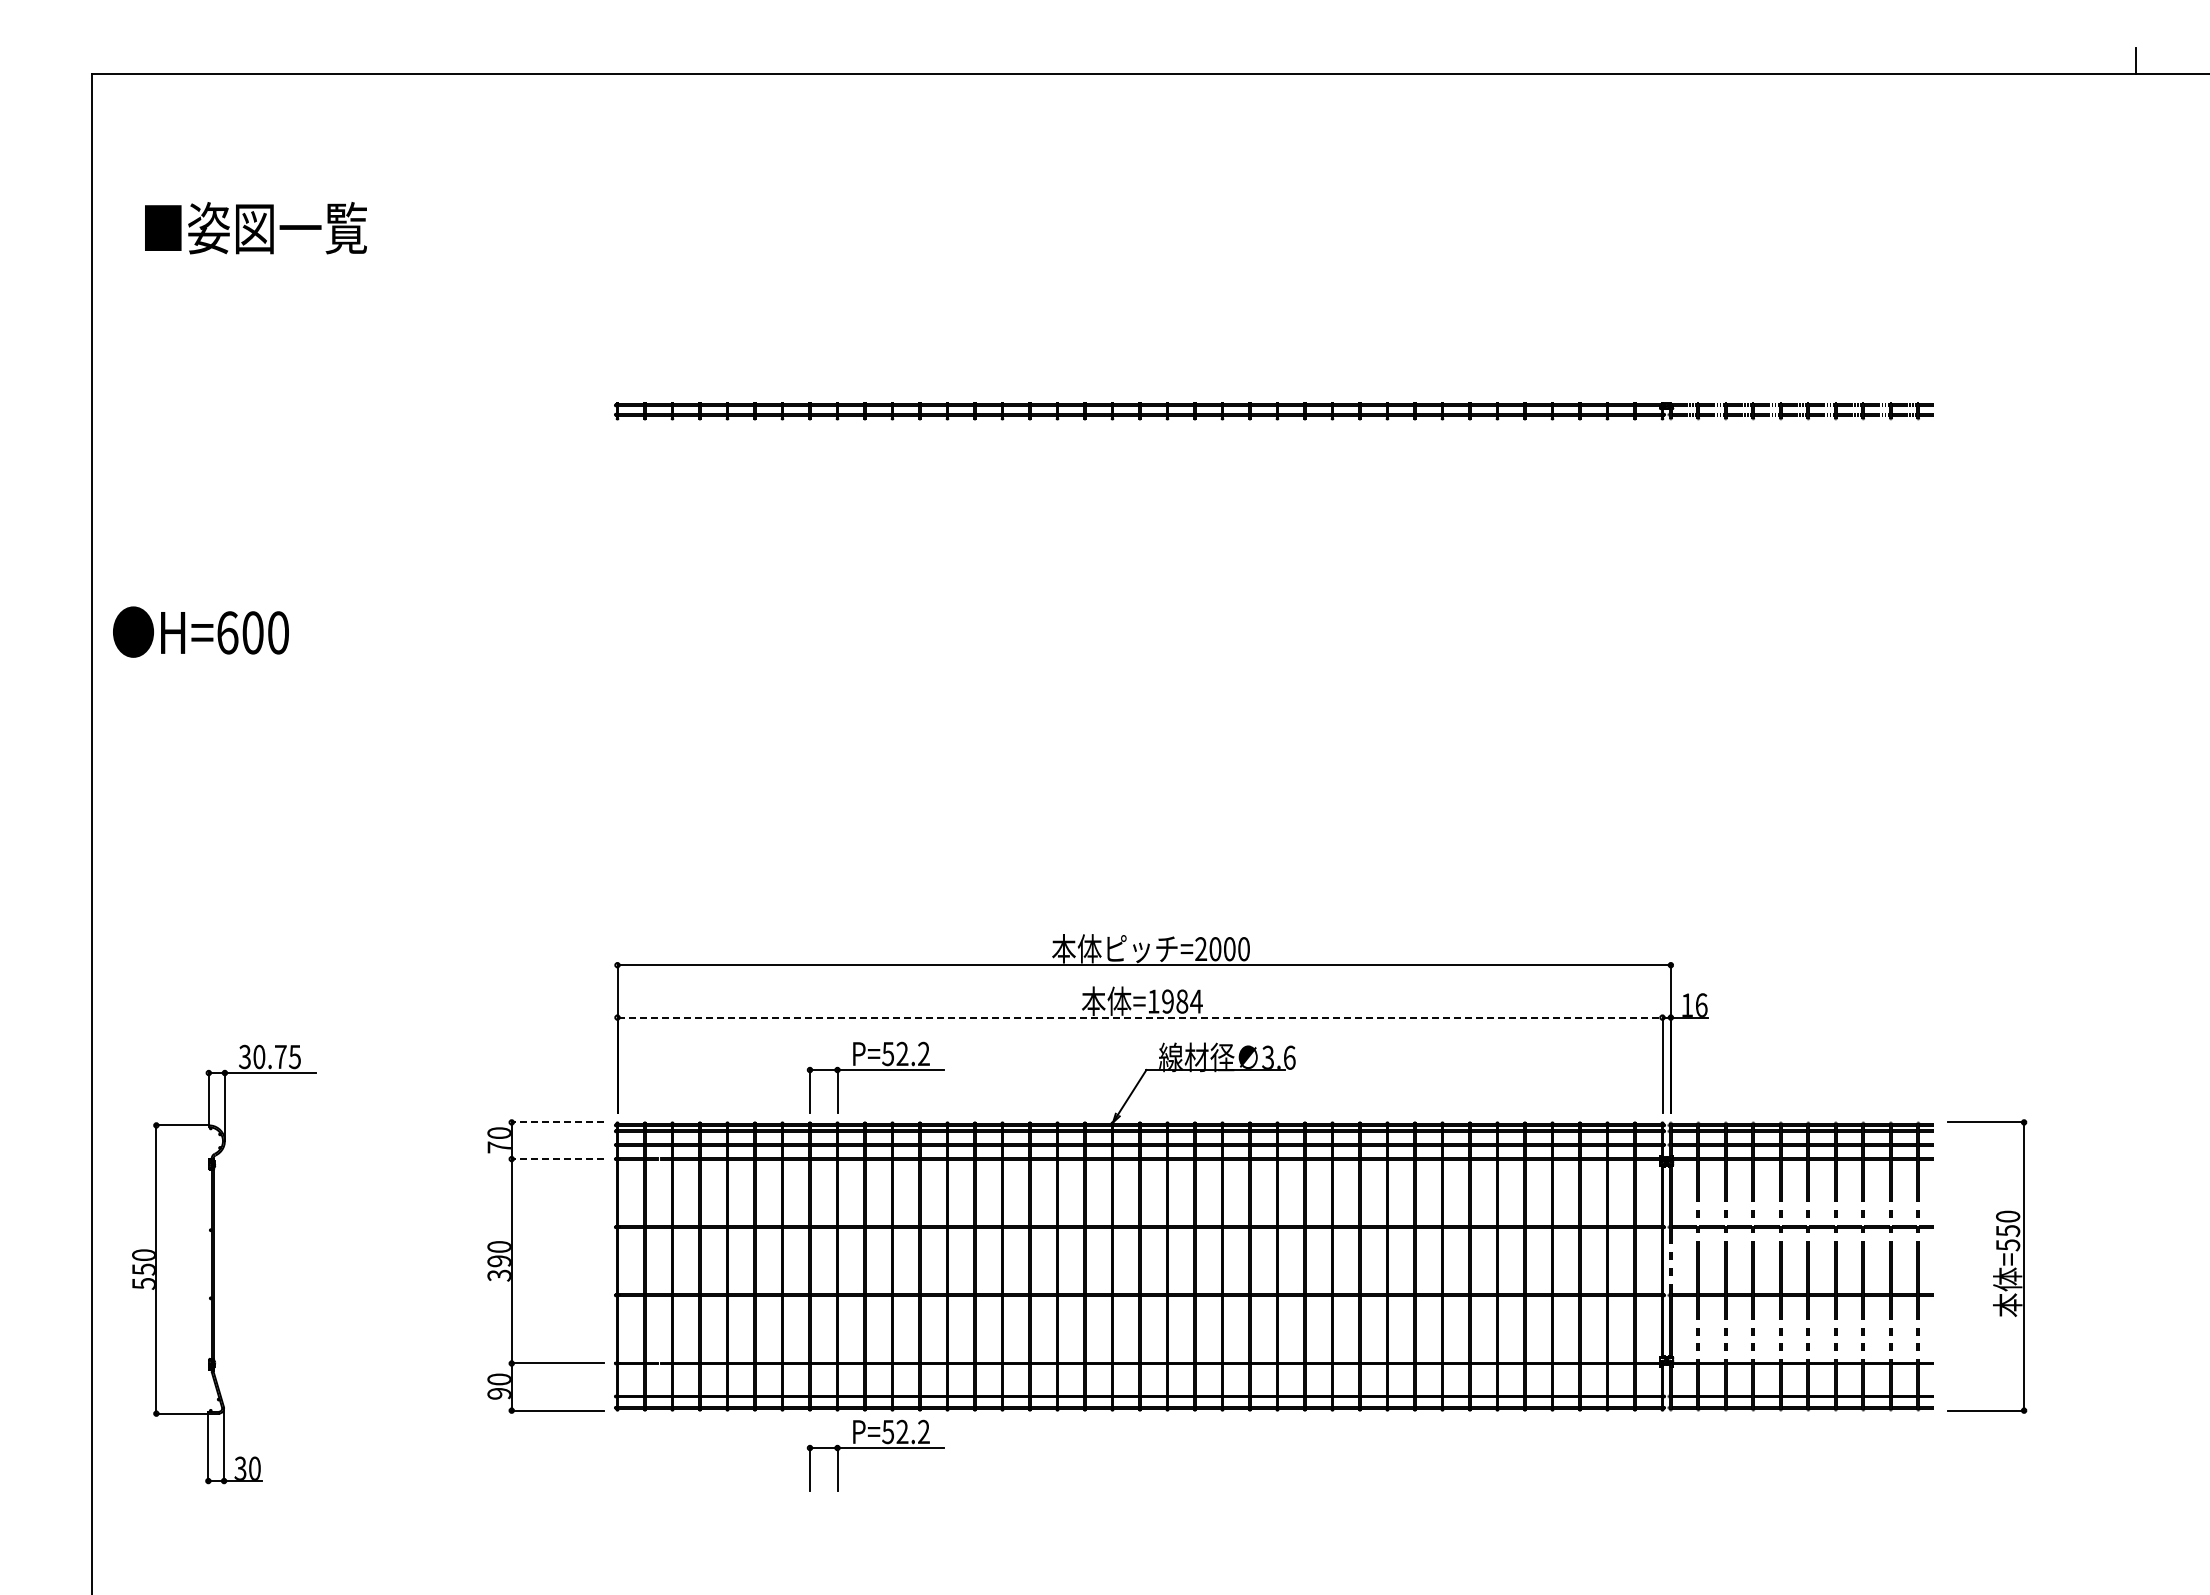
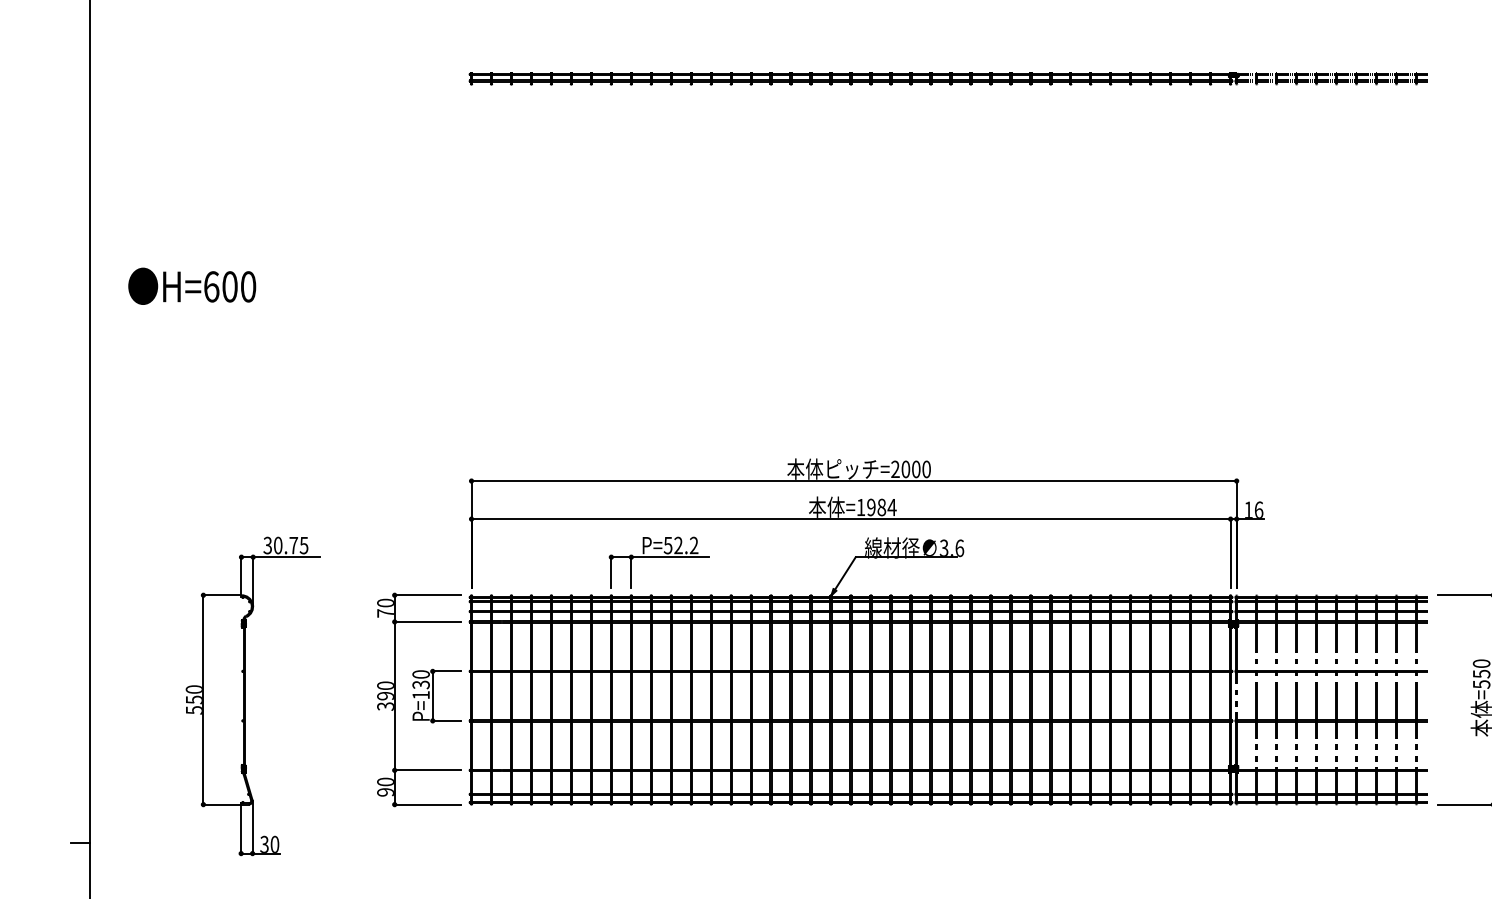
text: (200, 631) -> (191, 285), moved
line: (1140, 1017) -> (851, 519), dashed -> solid
line: (556, 1122) -> (427, 595), dashed -> solid
line: (556, 1159) -> (427, 622), dashed -> solid
part: (570, 1261) -> (437, 696), added
part: (214, 1264) -> (245, 696), moved
part: (875, 1448) -> (658, 832), removed
line: (79, 1463) -> (80, 843), added

